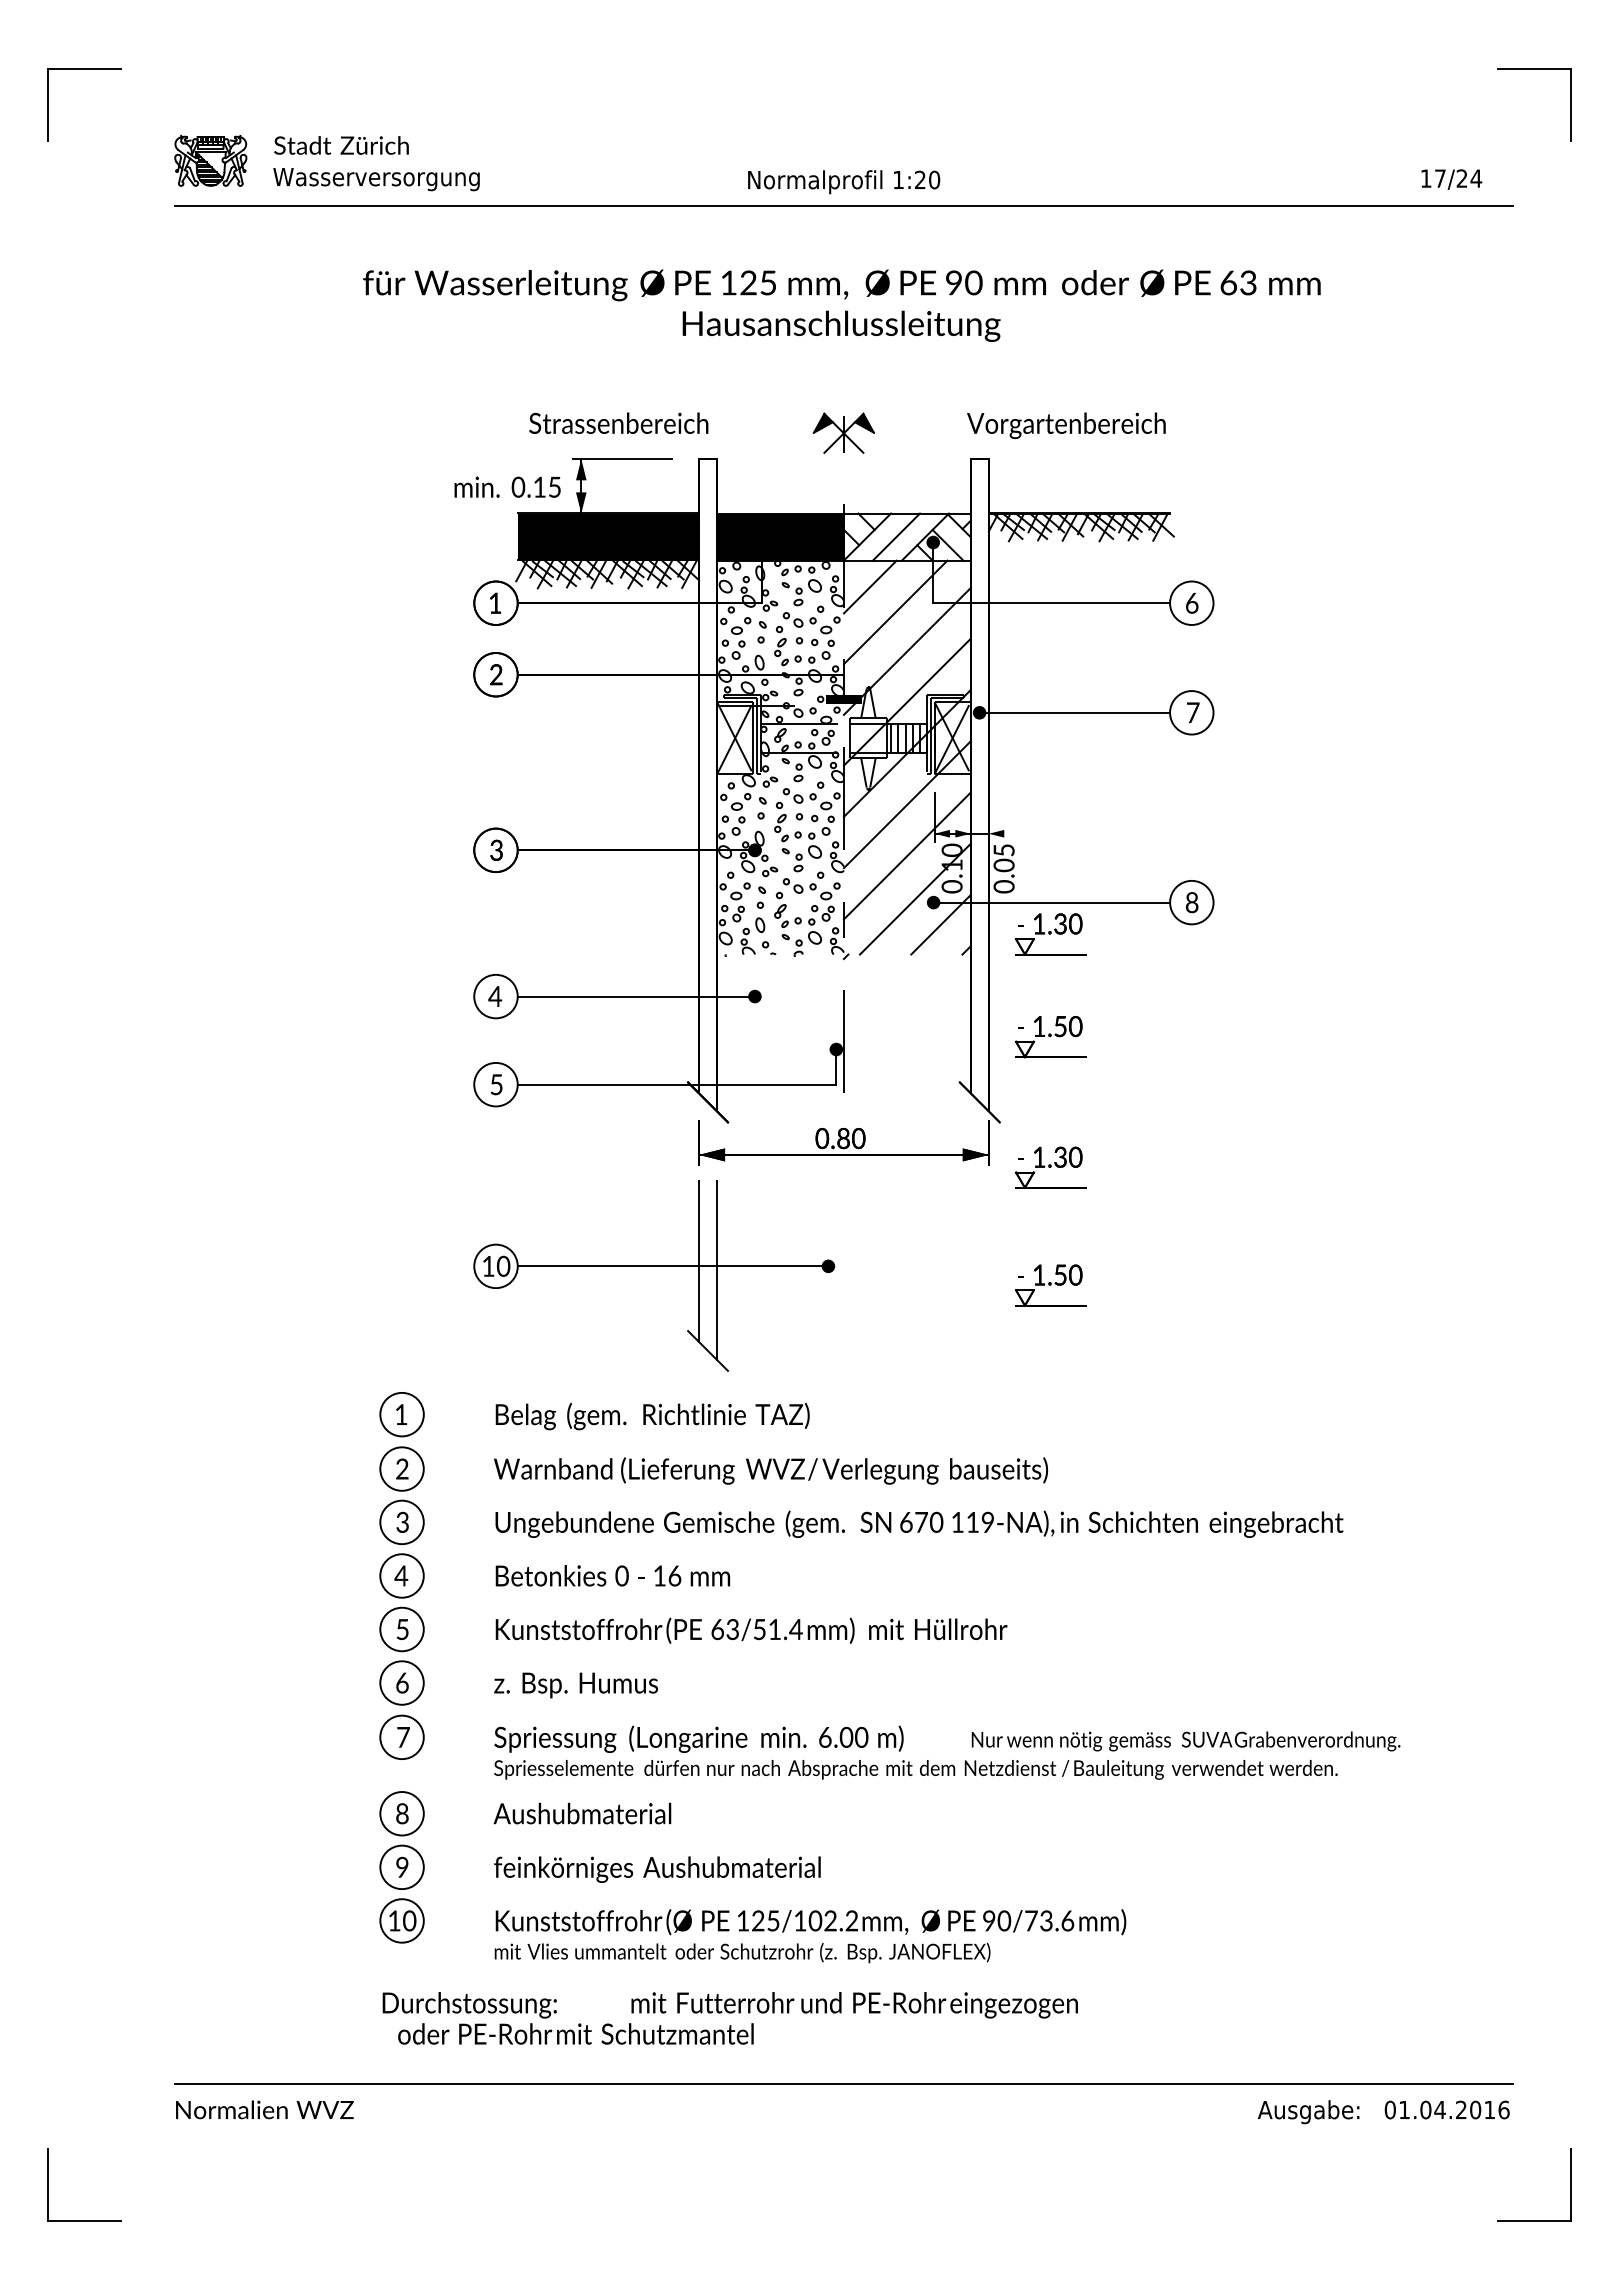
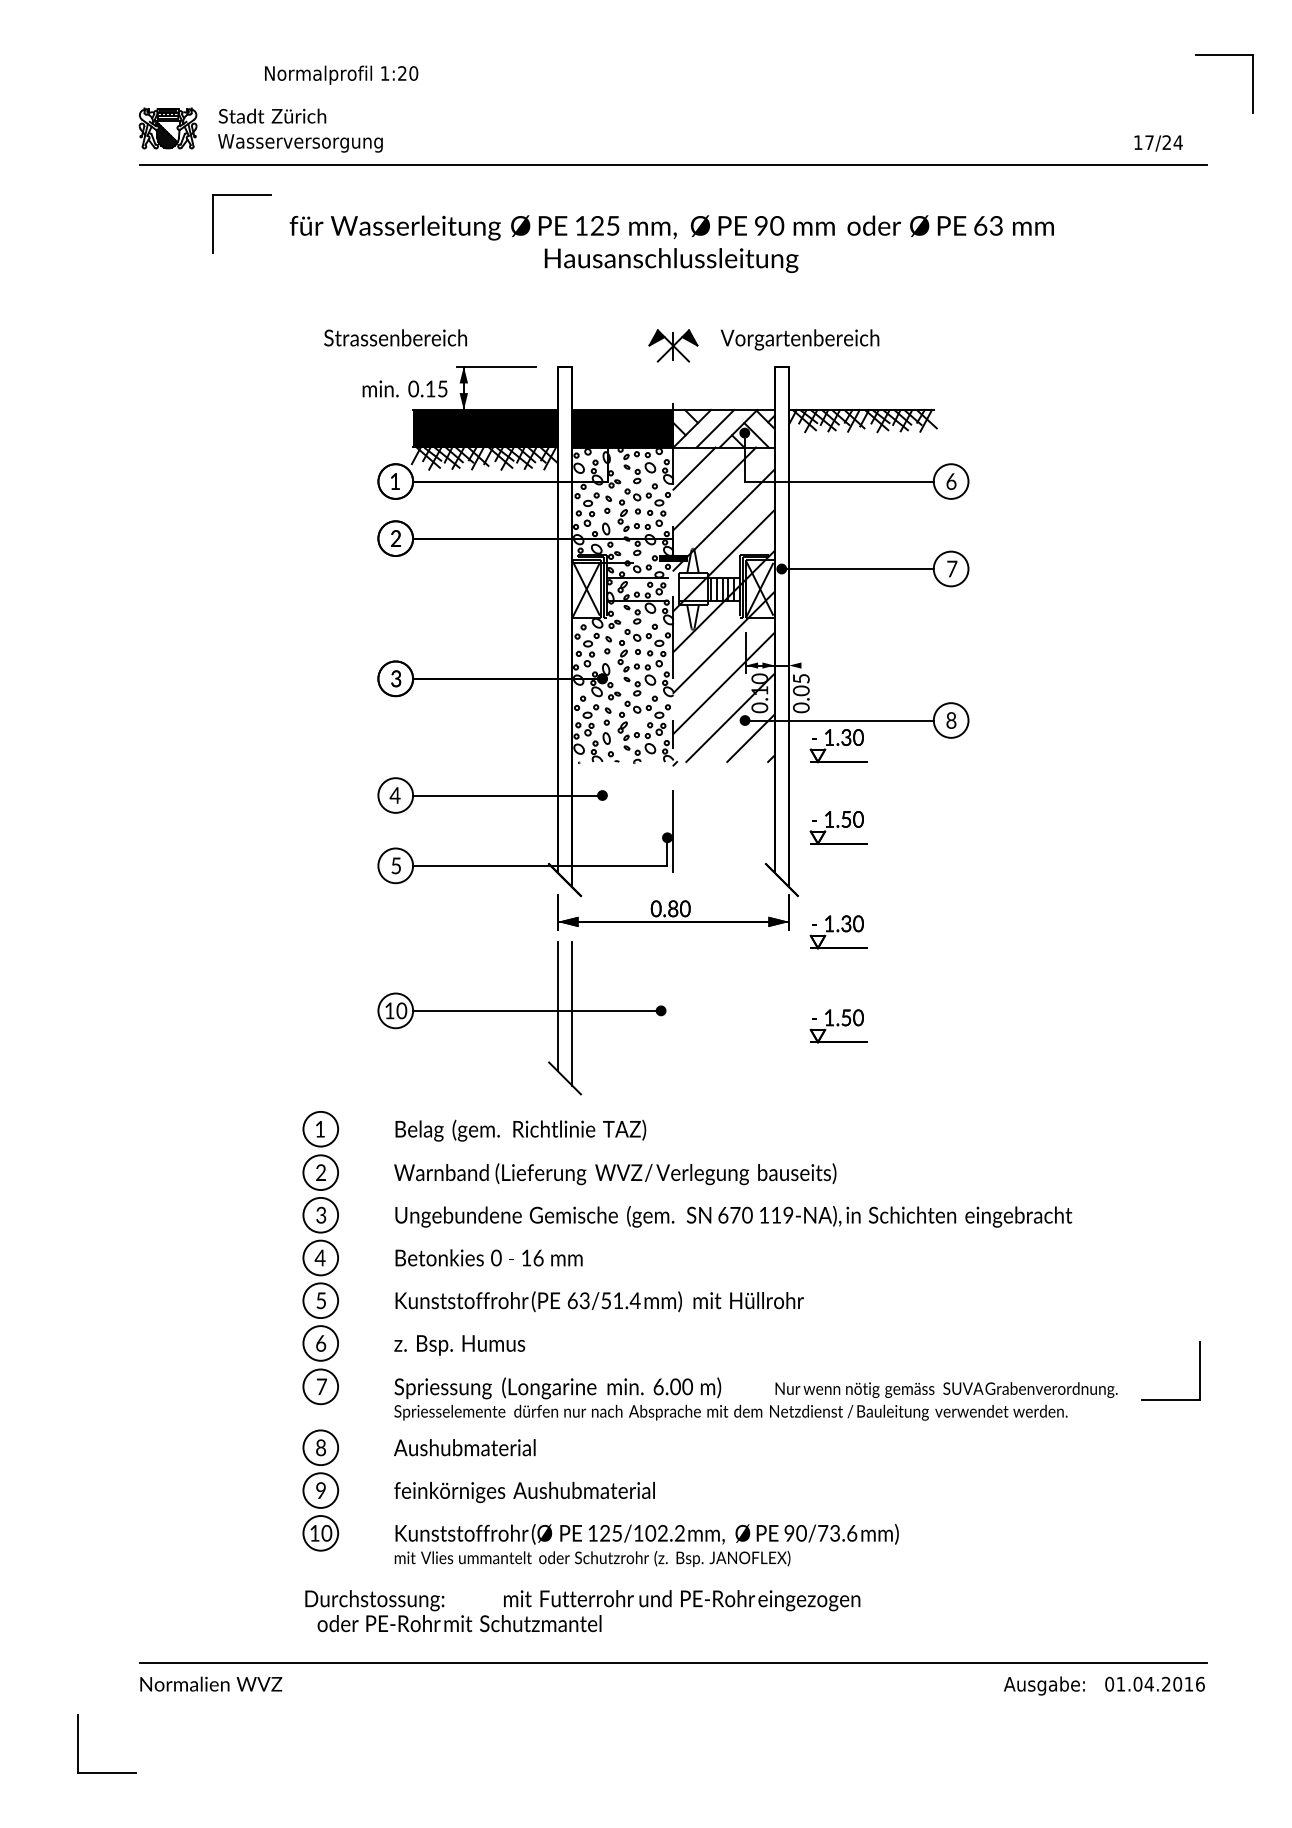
part: (84, 69) -> (242, 196), moved
text: (844, 182) -> (341, 75), moved
text: (618, 422) -> (395, 337), moved
text: (1066, 425) -> (800, 339), moved
part: (48, 2184) -> (78, 1743), moved
part: (1570, 2184) -> (1199, 1370), moved

